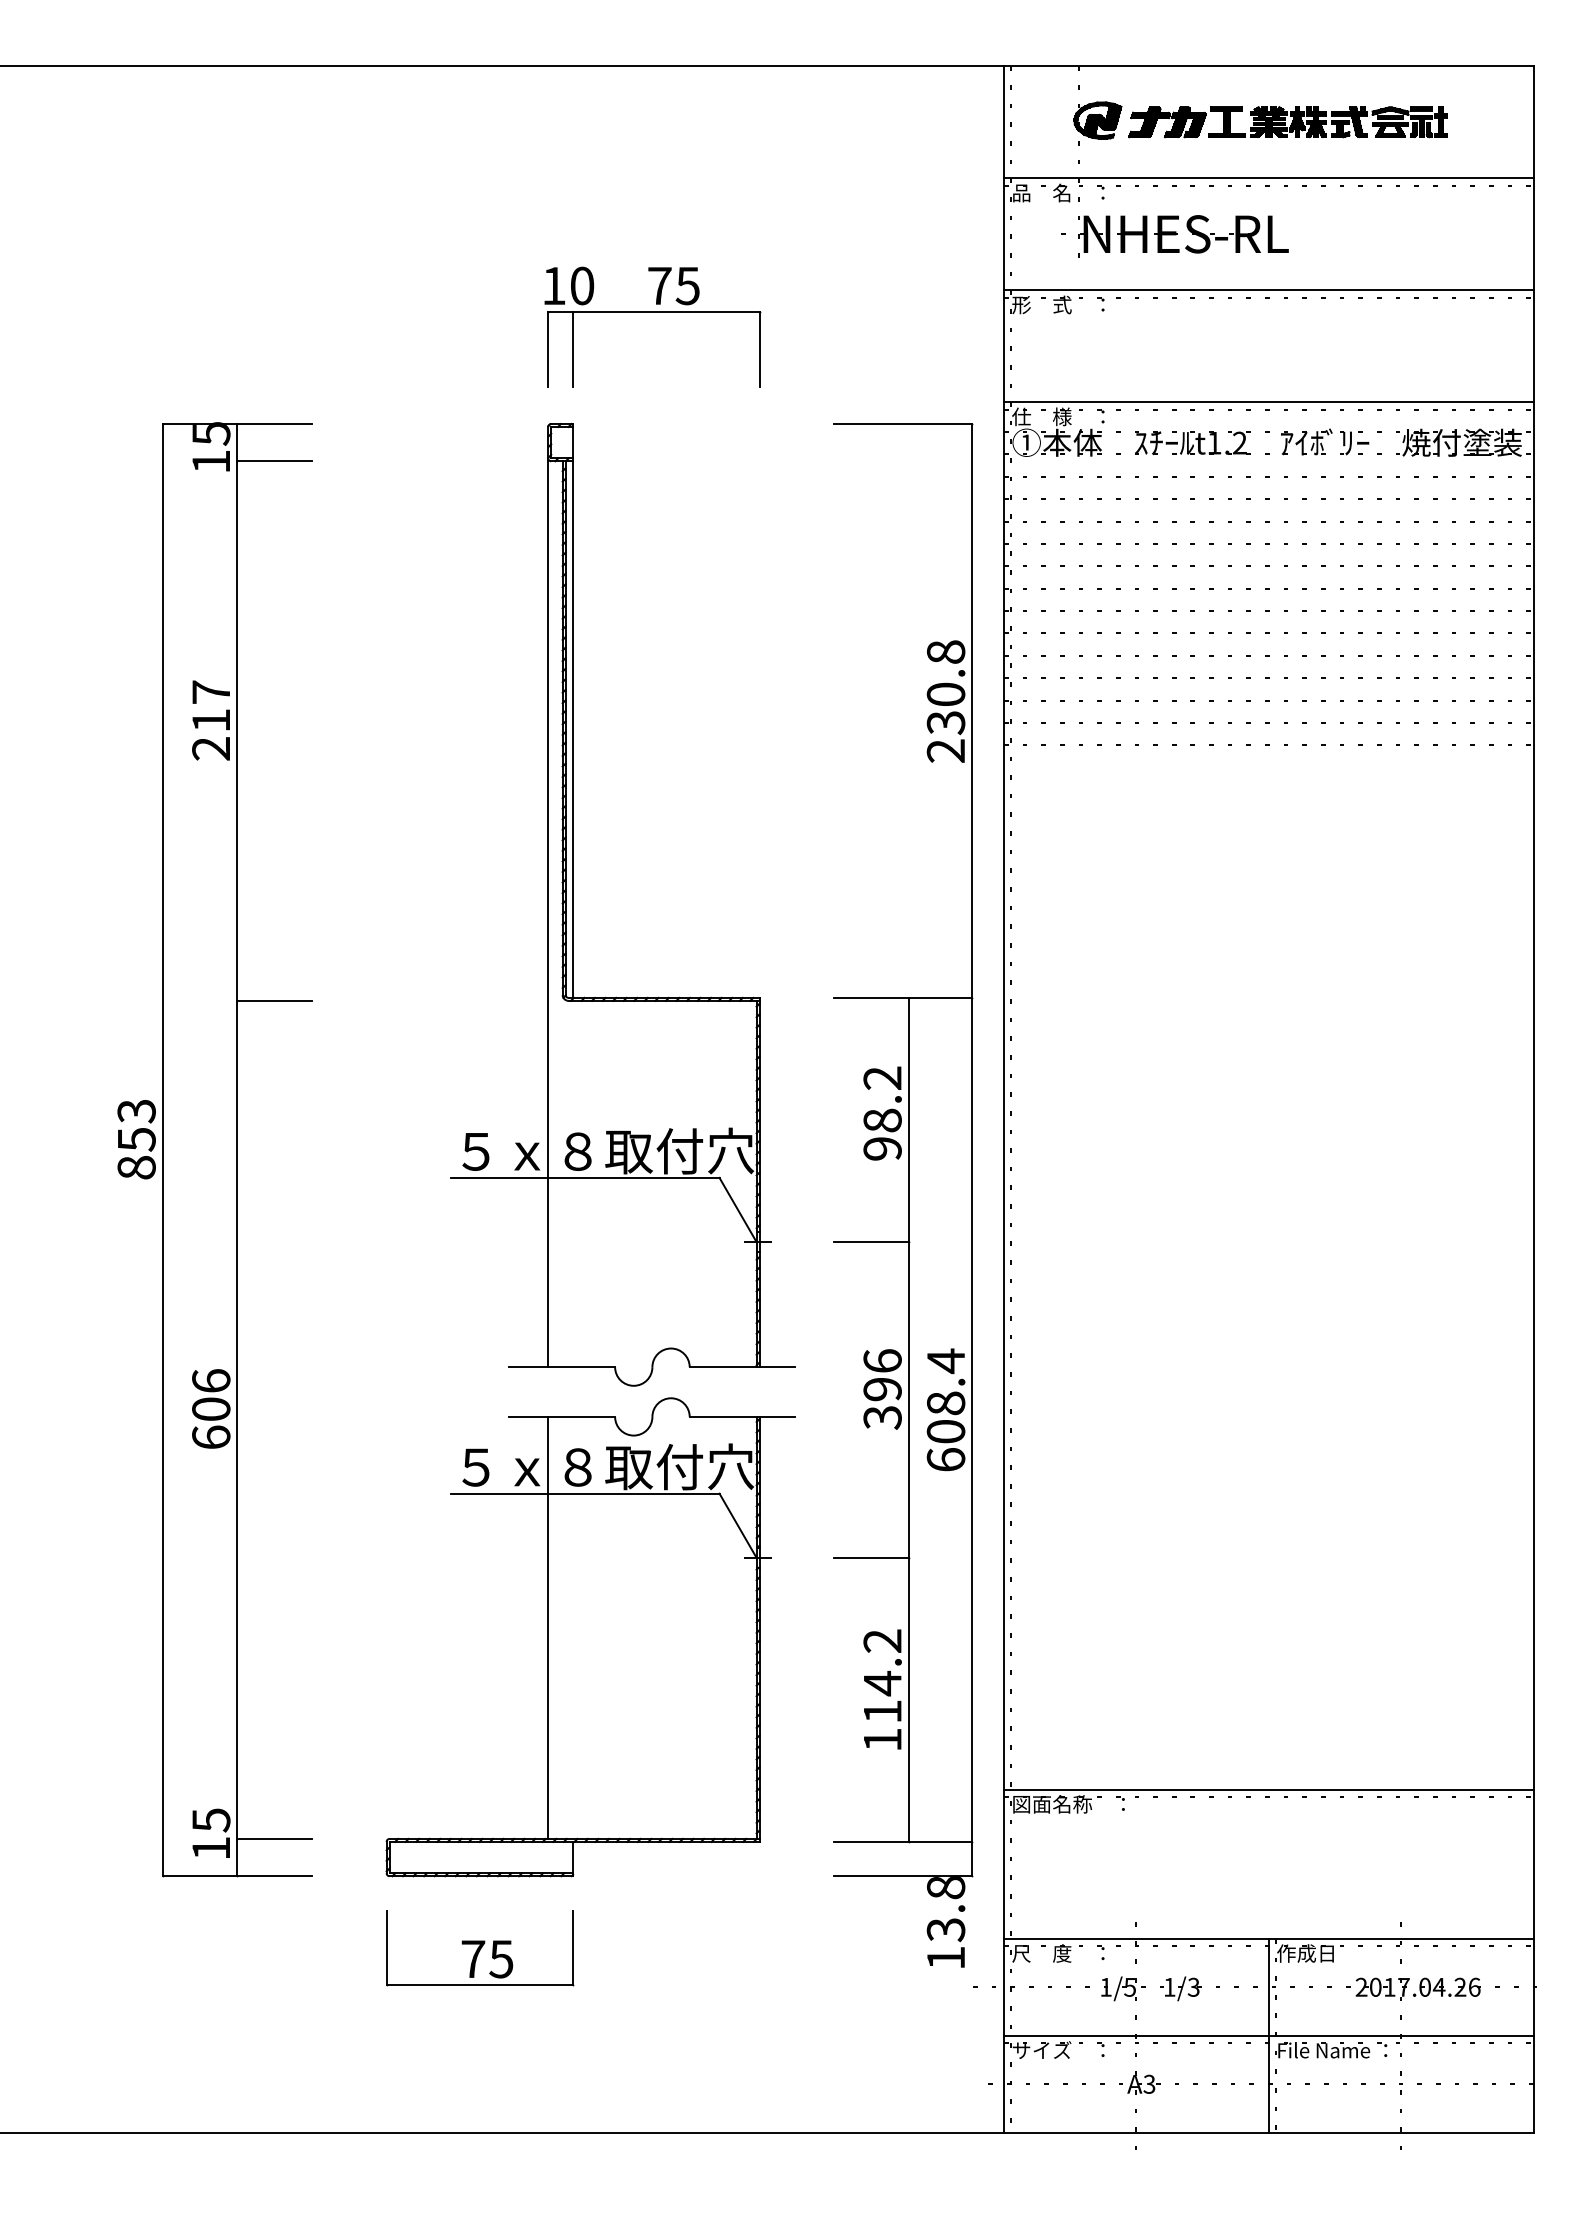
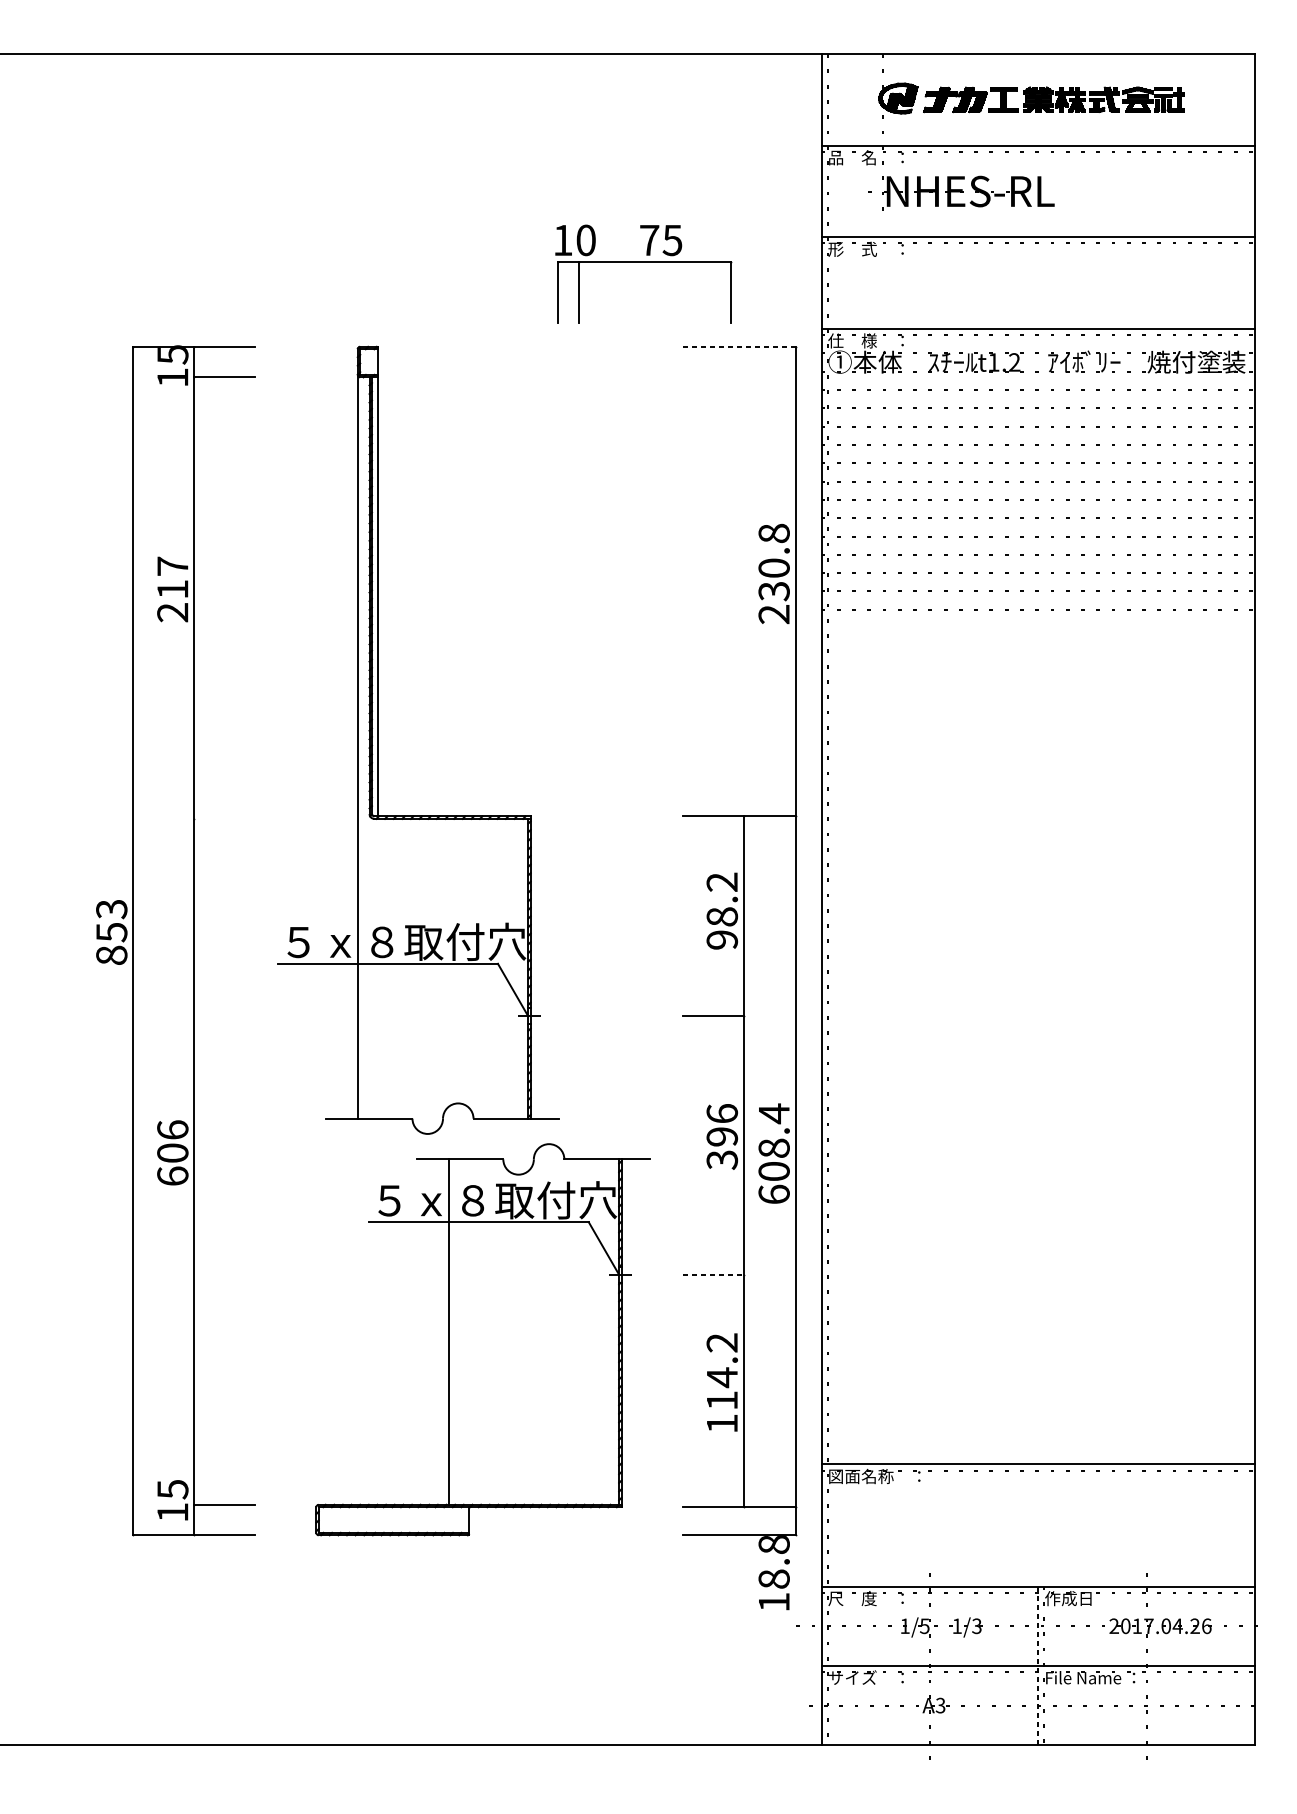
part: (652, 312) -> (643, 262), moved
line: (903, 424) -> (739, 347), solid -> dashed
part: (573, 904) -> (378, 740), moved
line: (274, 1000) -> (224, 818), removed
line: (872, 1557) -> (713, 1274), solid -> dashed
text: (945, 1930) -> (773, 1579), 13.8 -> 18.8
part: (480, 1948) -> (393, 1594), removed
line: (1268, 2035) -> (1038, 1665), solid -> dashed

